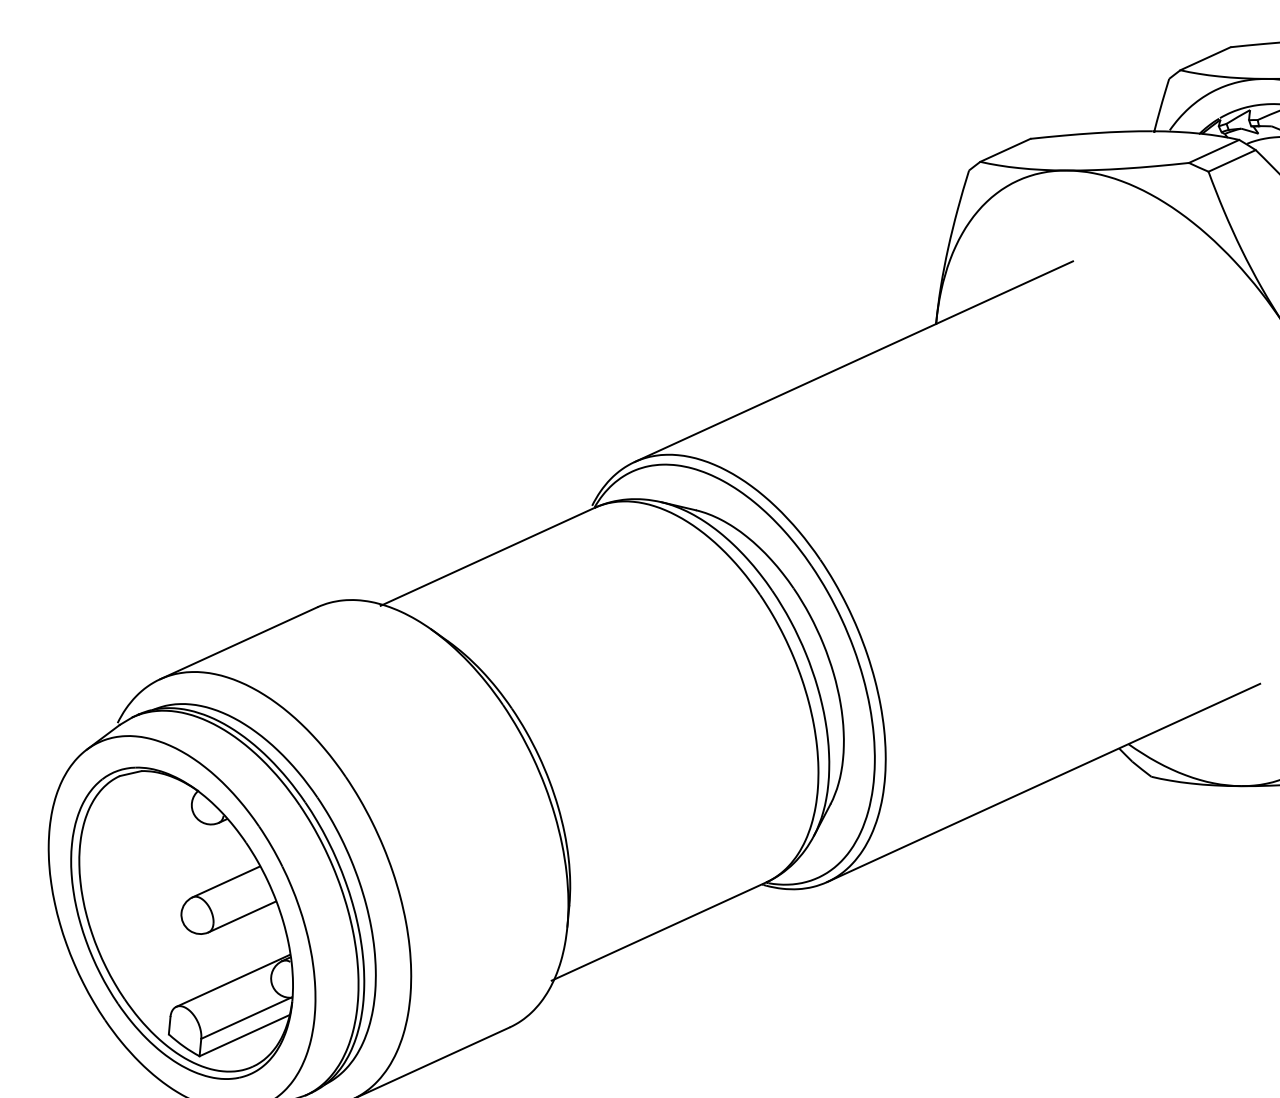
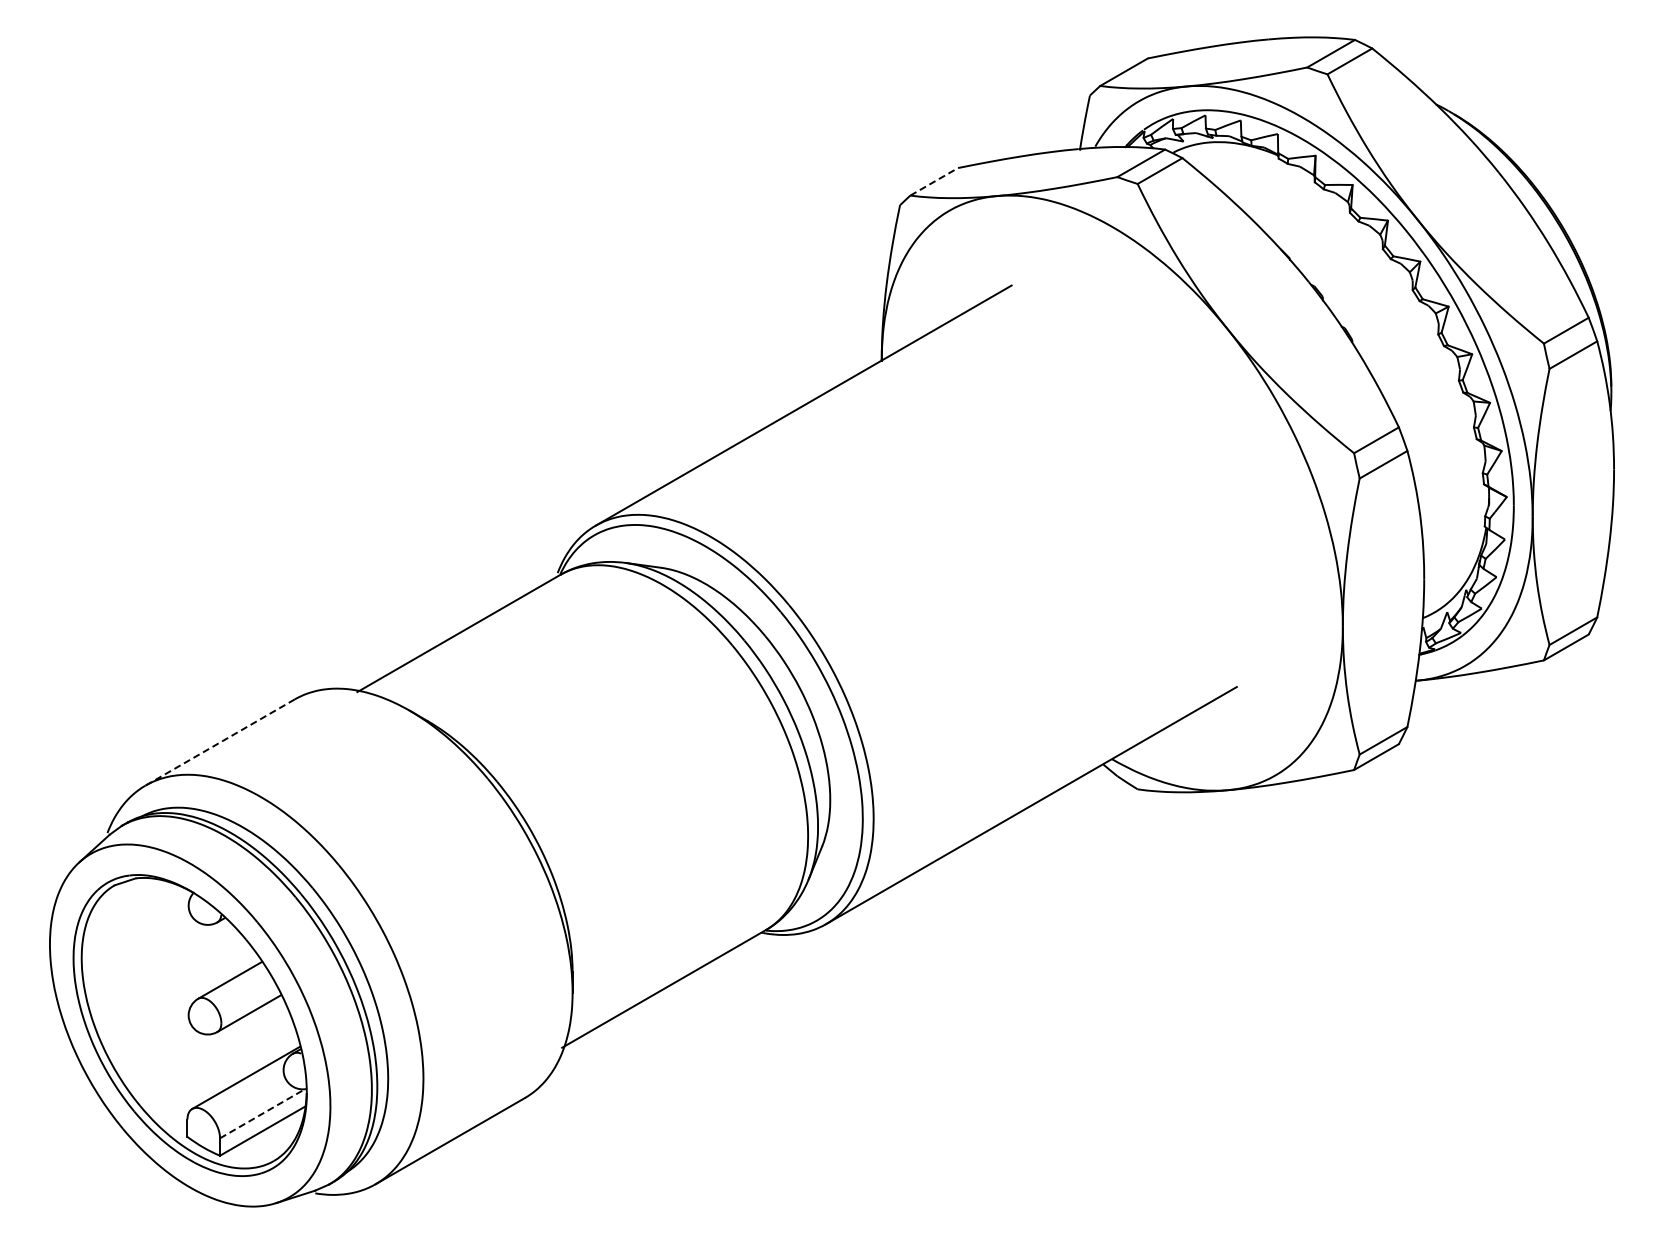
line: (1005, 150) -> (934, 181), solid -> dashed
line: (238, 643) -> (219, 742), solid -> dashed
line: (246, 1018) -> (262, 1113), solid -> dashed

